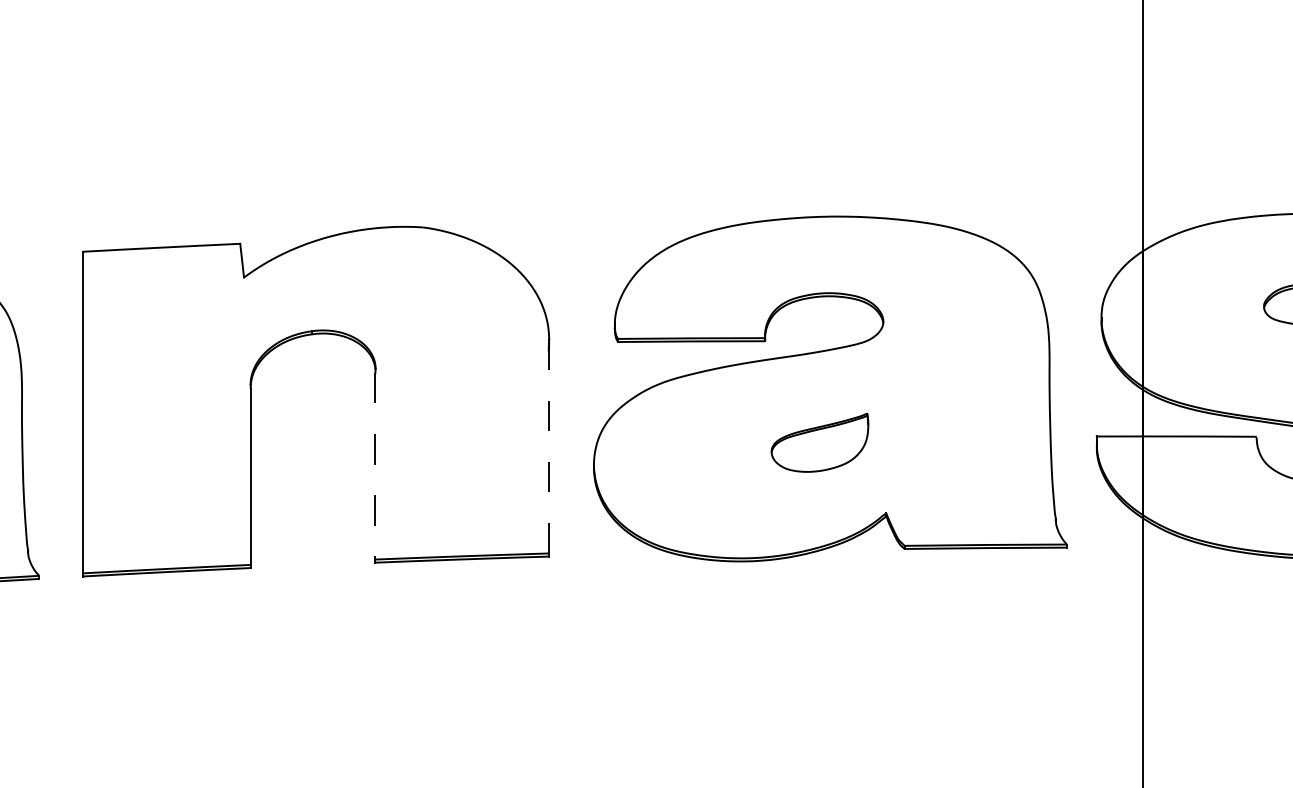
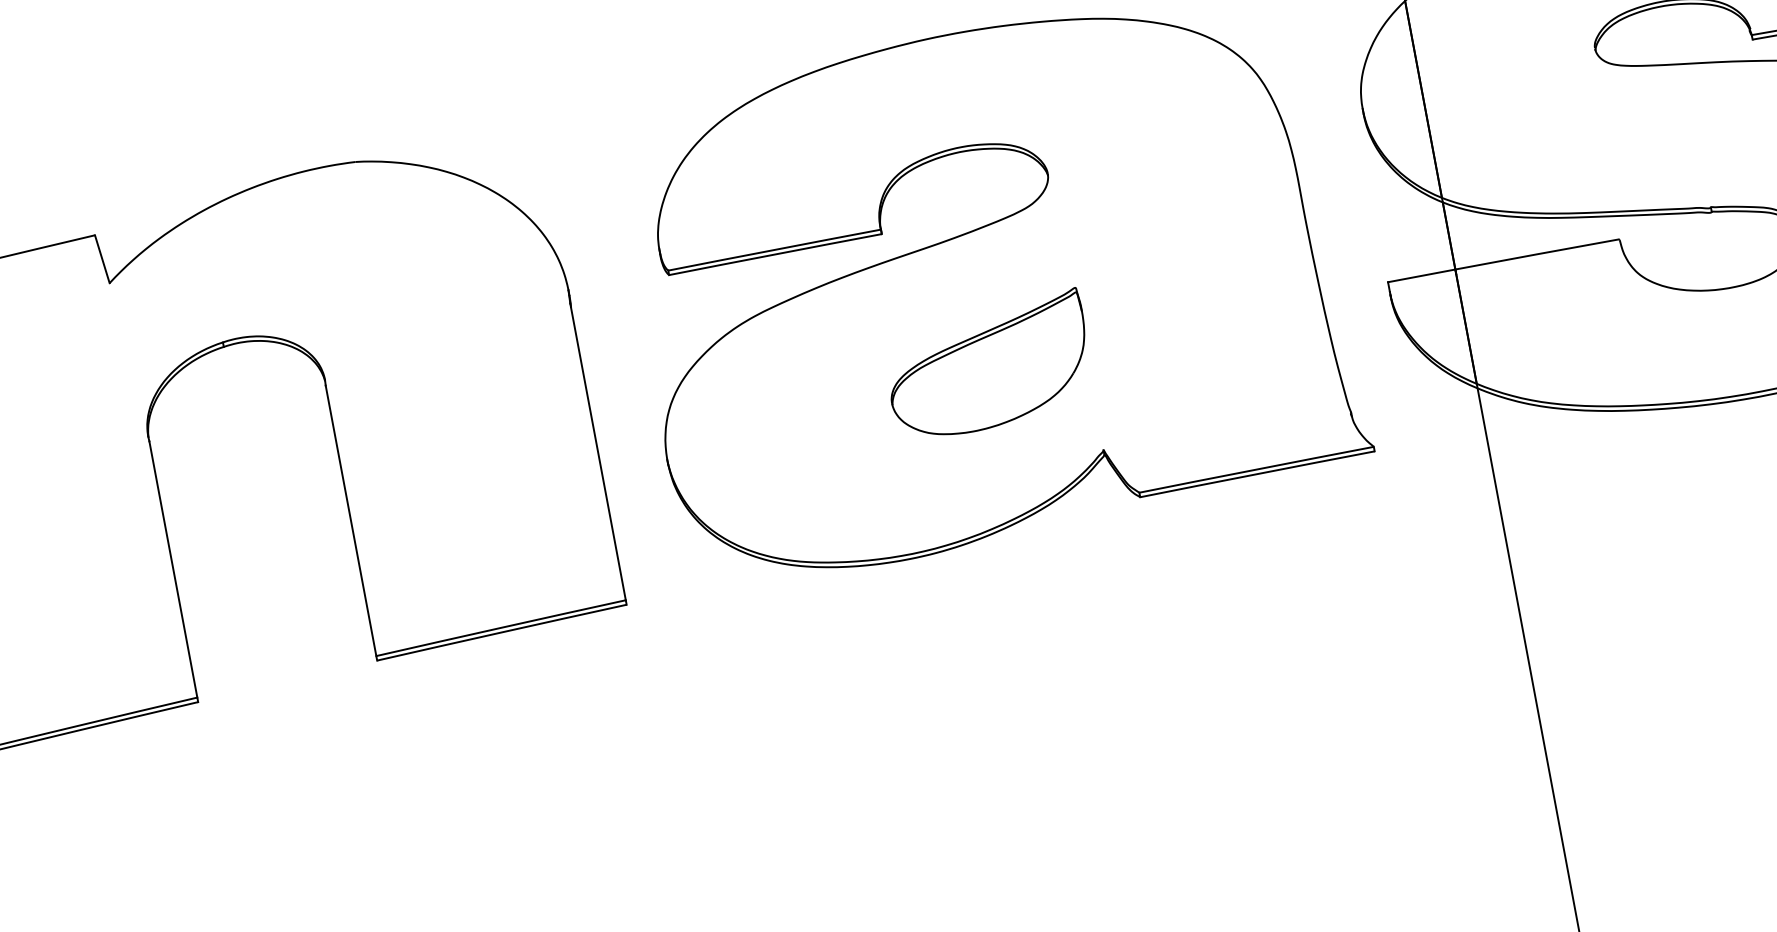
part: (819, 442) -> (987, 366), size x1.43
line: (548, 450) -> (597, 451), dashed -> solid
line: (375, 466) -> (351, 521), dashed -> solid

